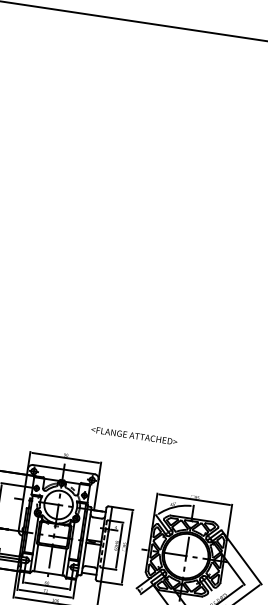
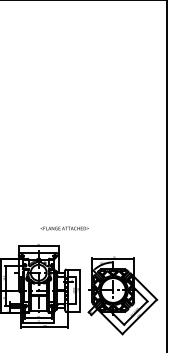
text: (133, 435) -> (64, 228), moved

